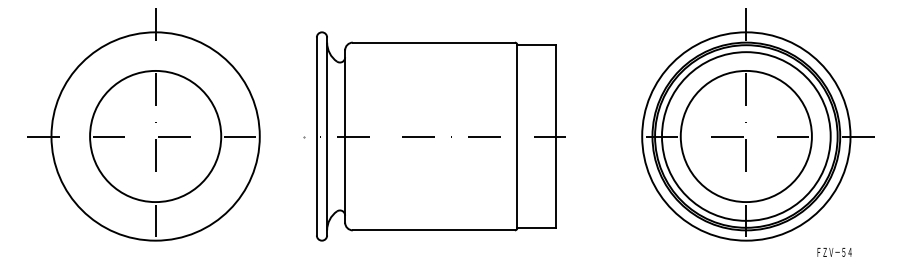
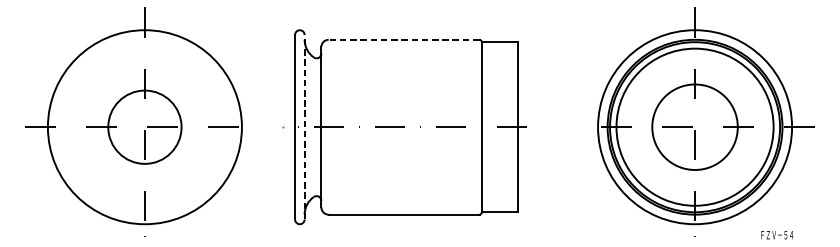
line: (433, 42) -> (403, 39), solid -> dashed
circle: (155, 136) -> (144, 127), size x0.6
line: (327, 136) -> (304, 127), solid -> dashed
circle: (745, 136) -> (694, 127), size x0.7

